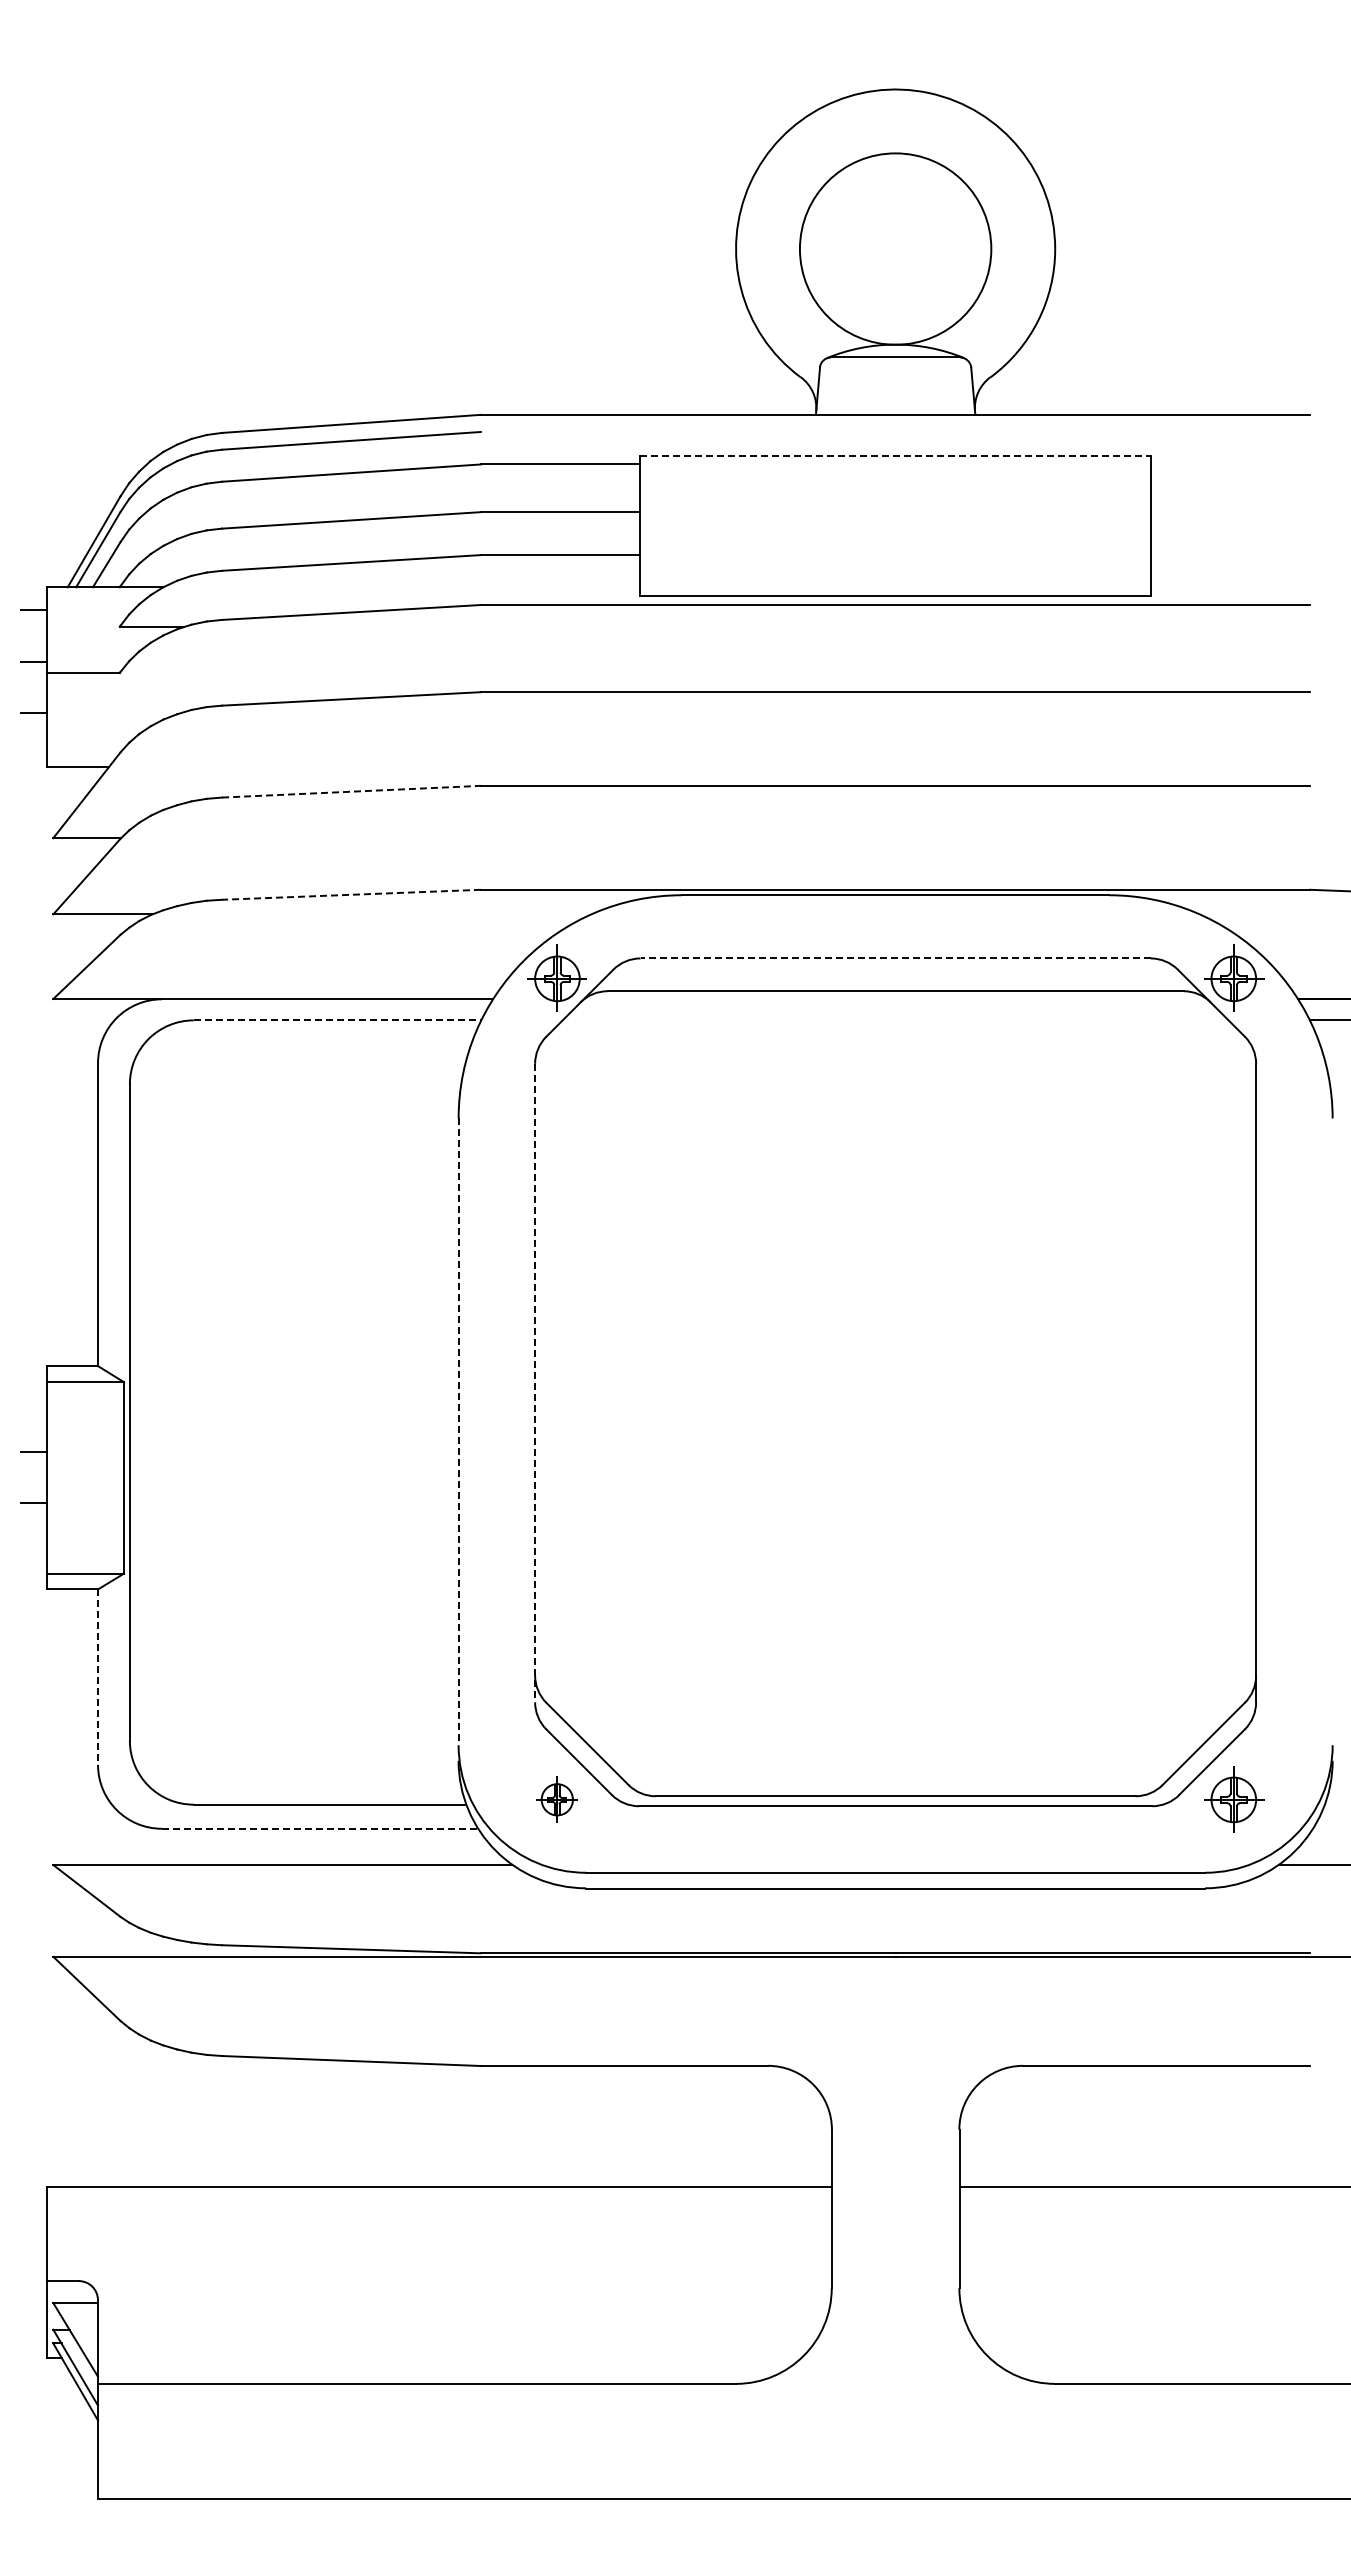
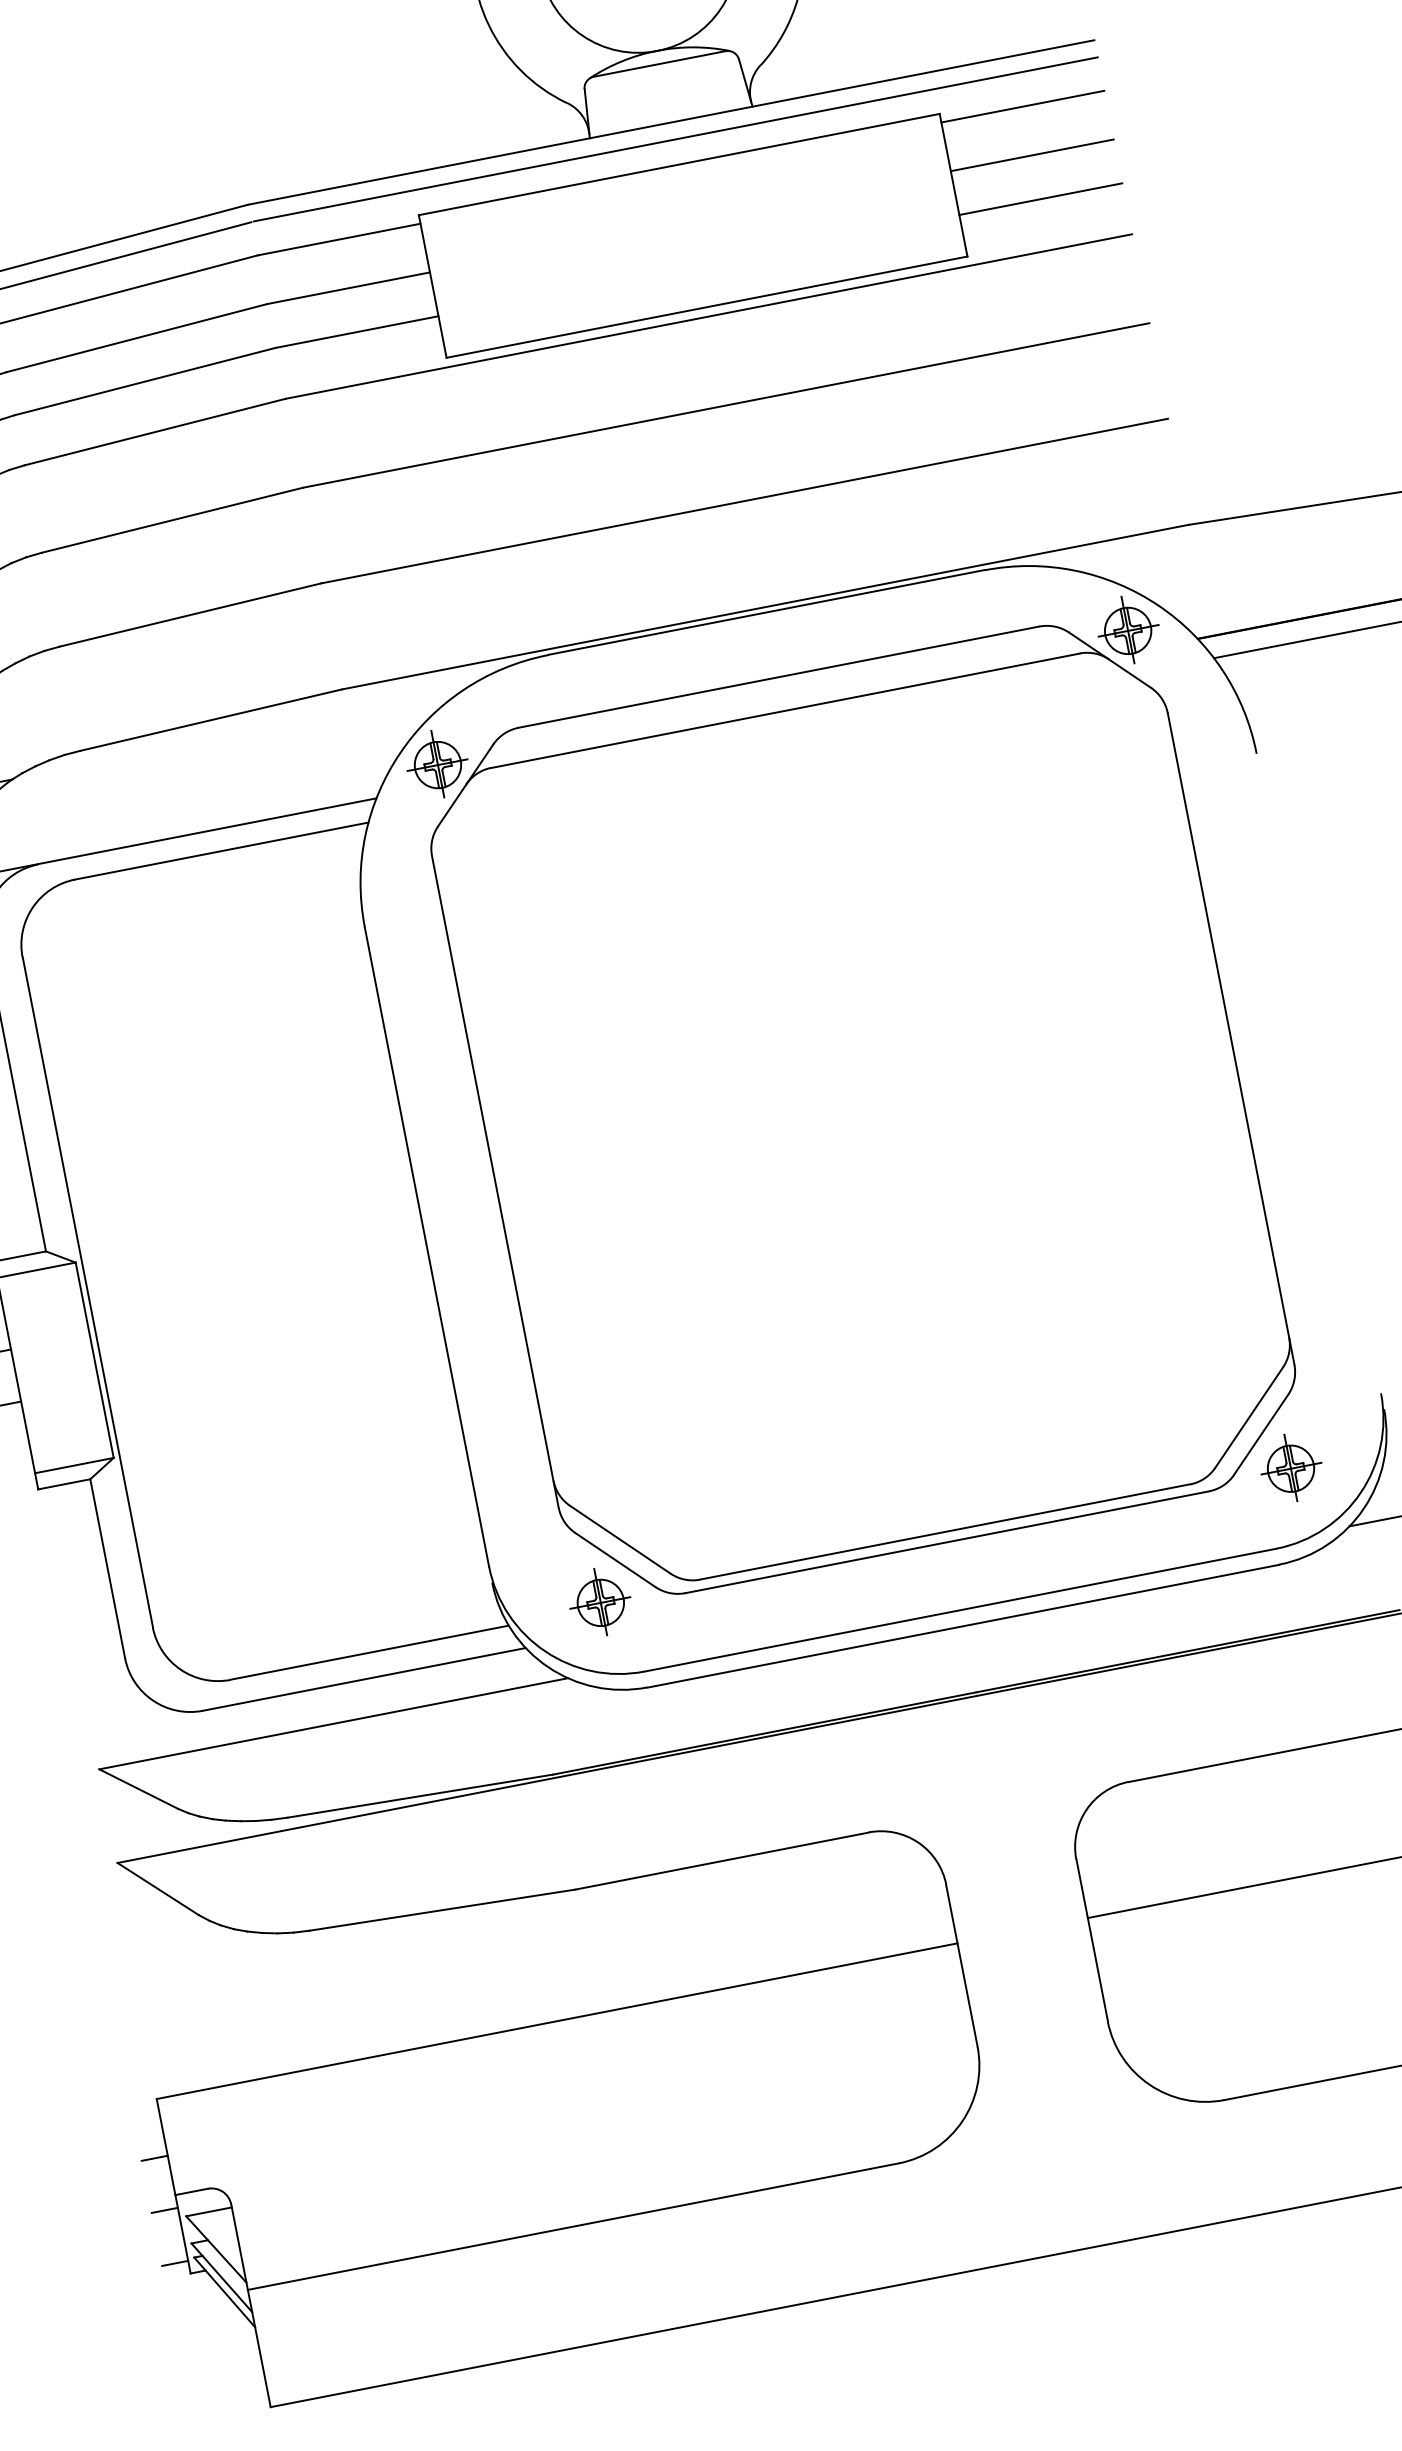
line: (896, 431) -> (675, 139), added
line: (896, 456) -> (680, 164), dashed -> solid
line: (1230, 464) -> (1022, 106), added
line: (1230, 512) -> (1032, 155), added
line: (1230, 555) -> (1040, 199), added
line: (351, 791) -> (190, 614), dashed -> solid
line: (351, 894) -> (211, 719), dashed -> solid
line: (895, 958) -> (778, 677), dashed -> solid
line: (337, 1020) -> (221, 851), dashed -> solid
line: (535, 1383) -> (495, 1182), dashed -> solid
line: (458, 1432) -> (426, 1247), dashed -> solid
line: (98, 1677) -> (108, 1569), dashed -> solid
part: (556, 1799) -> (599, 1602), size x1.43
line: (320, 1828) -> (364, 1679), dashed -> solid
line: (34, 2242) -> (155, 2158), added
line: (34, 2293) -> (165, 2210), added
line: (34, 2345) -> (175, 2263), added

